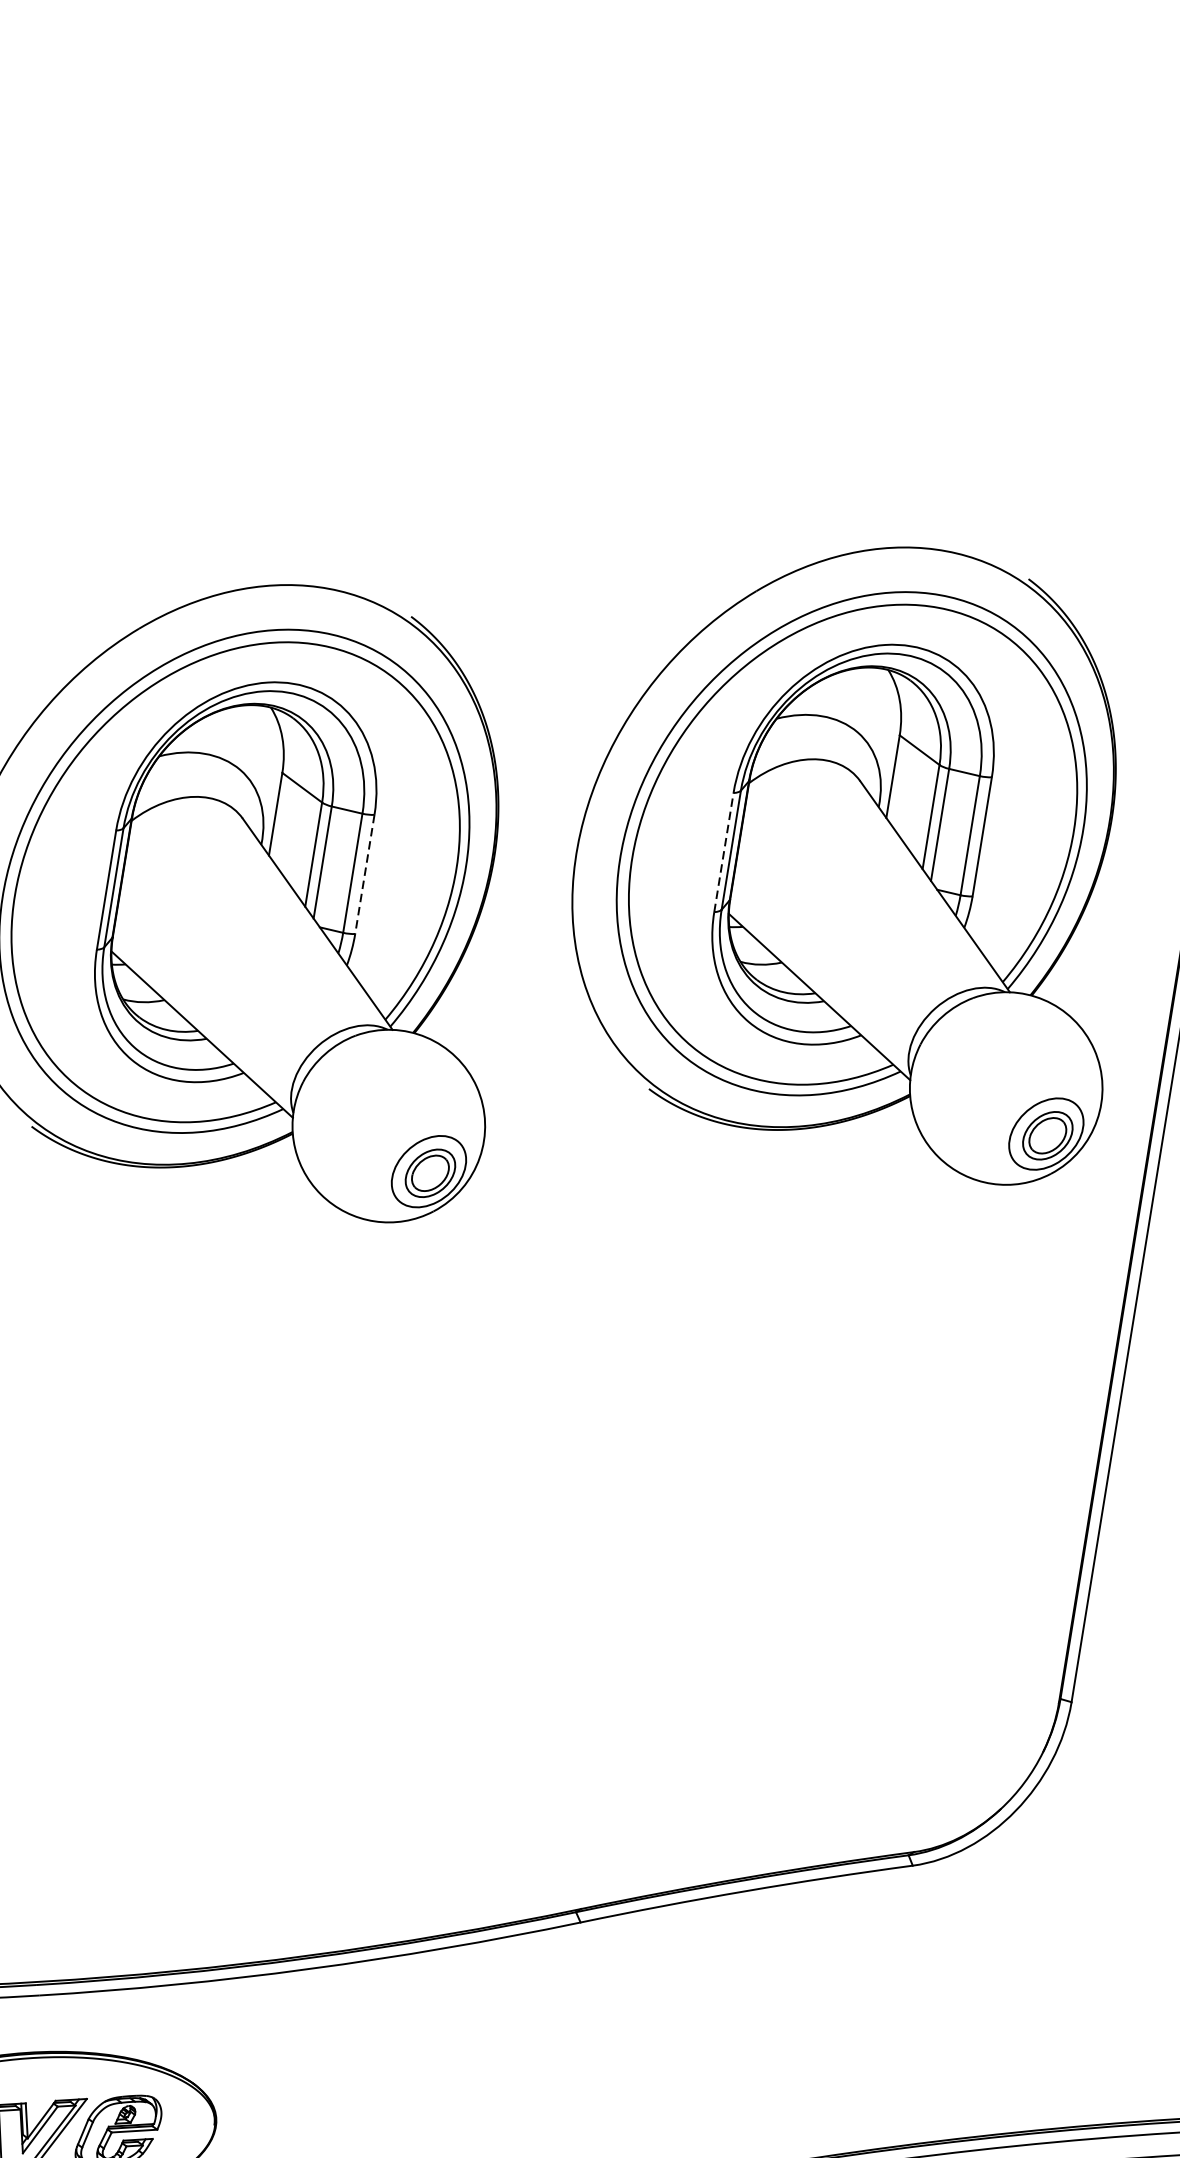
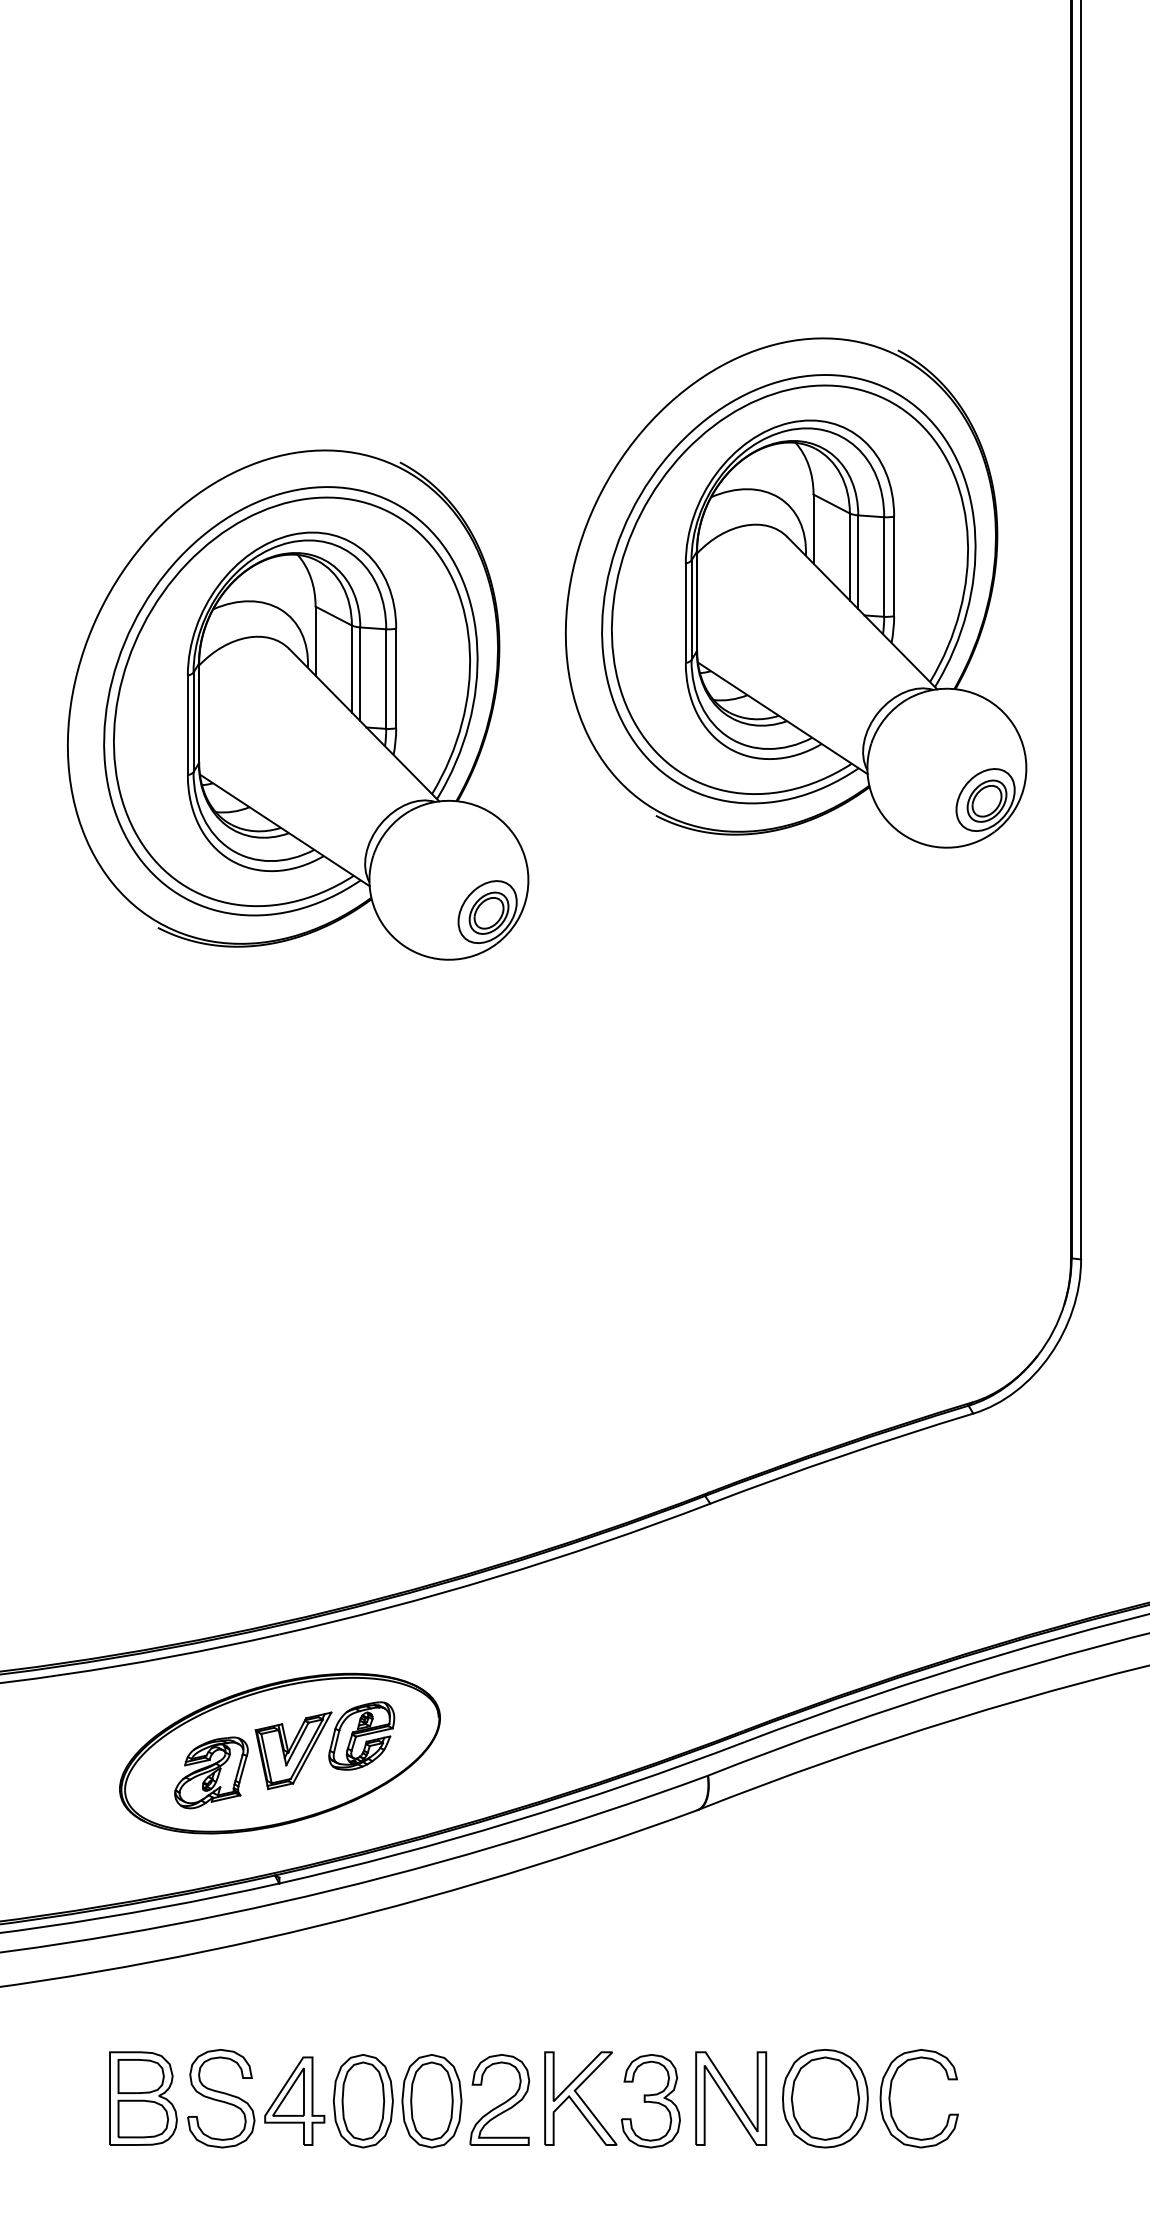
line: (723, 852) -> (685, 613), dashed -> solid
line: (365, 874) -> (396, 678), dashed -> solid

